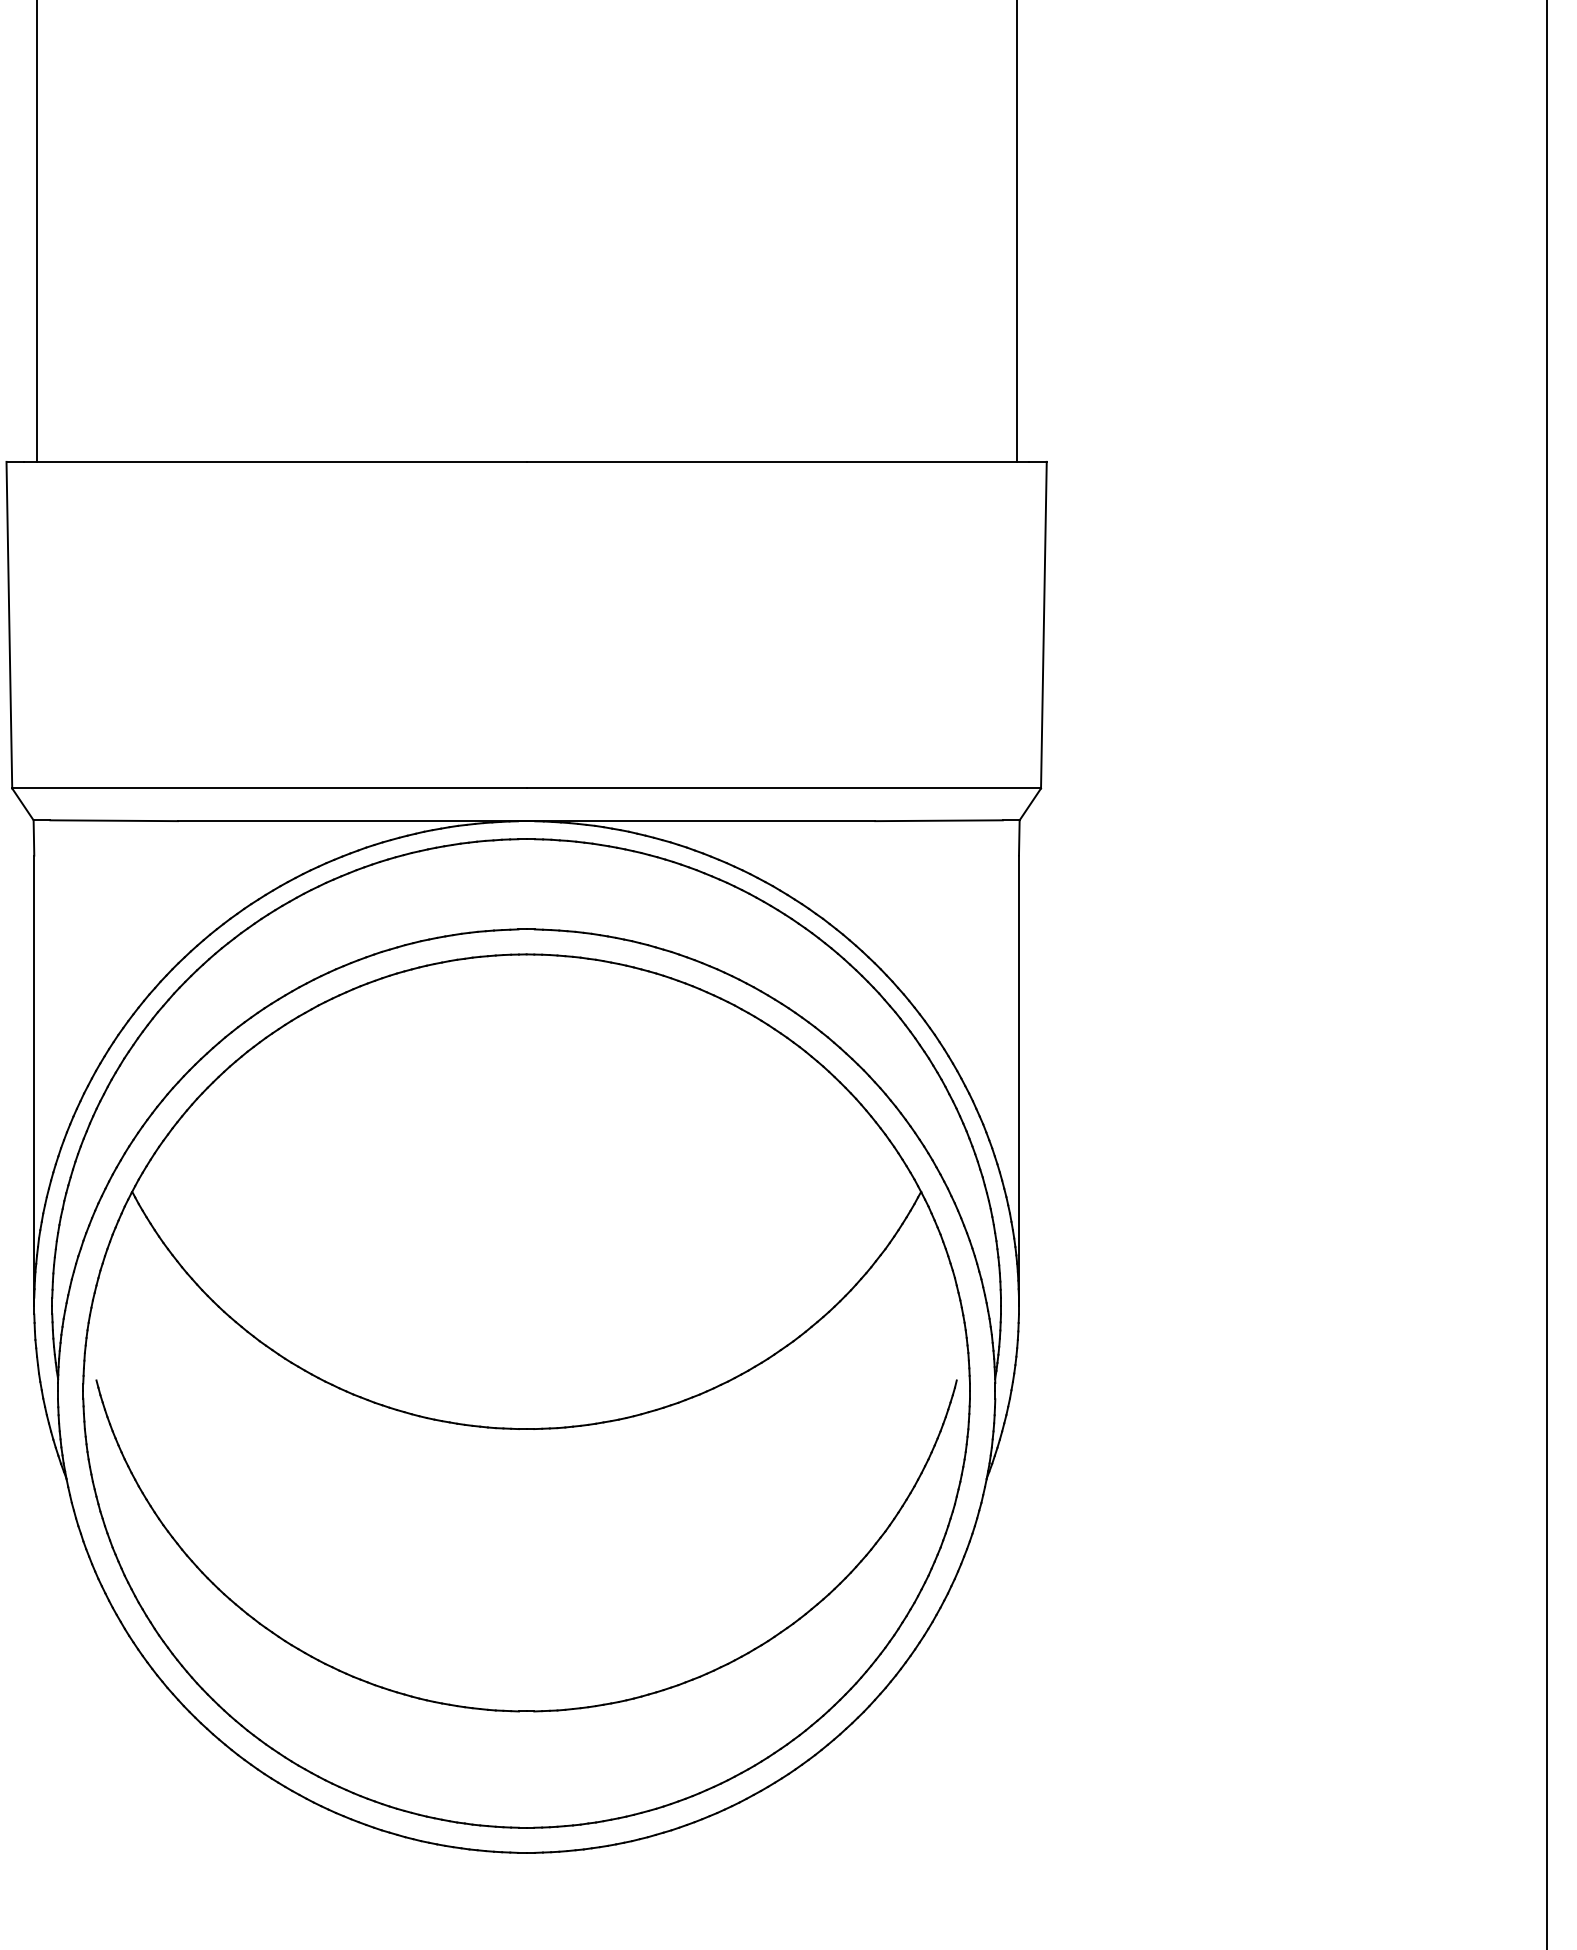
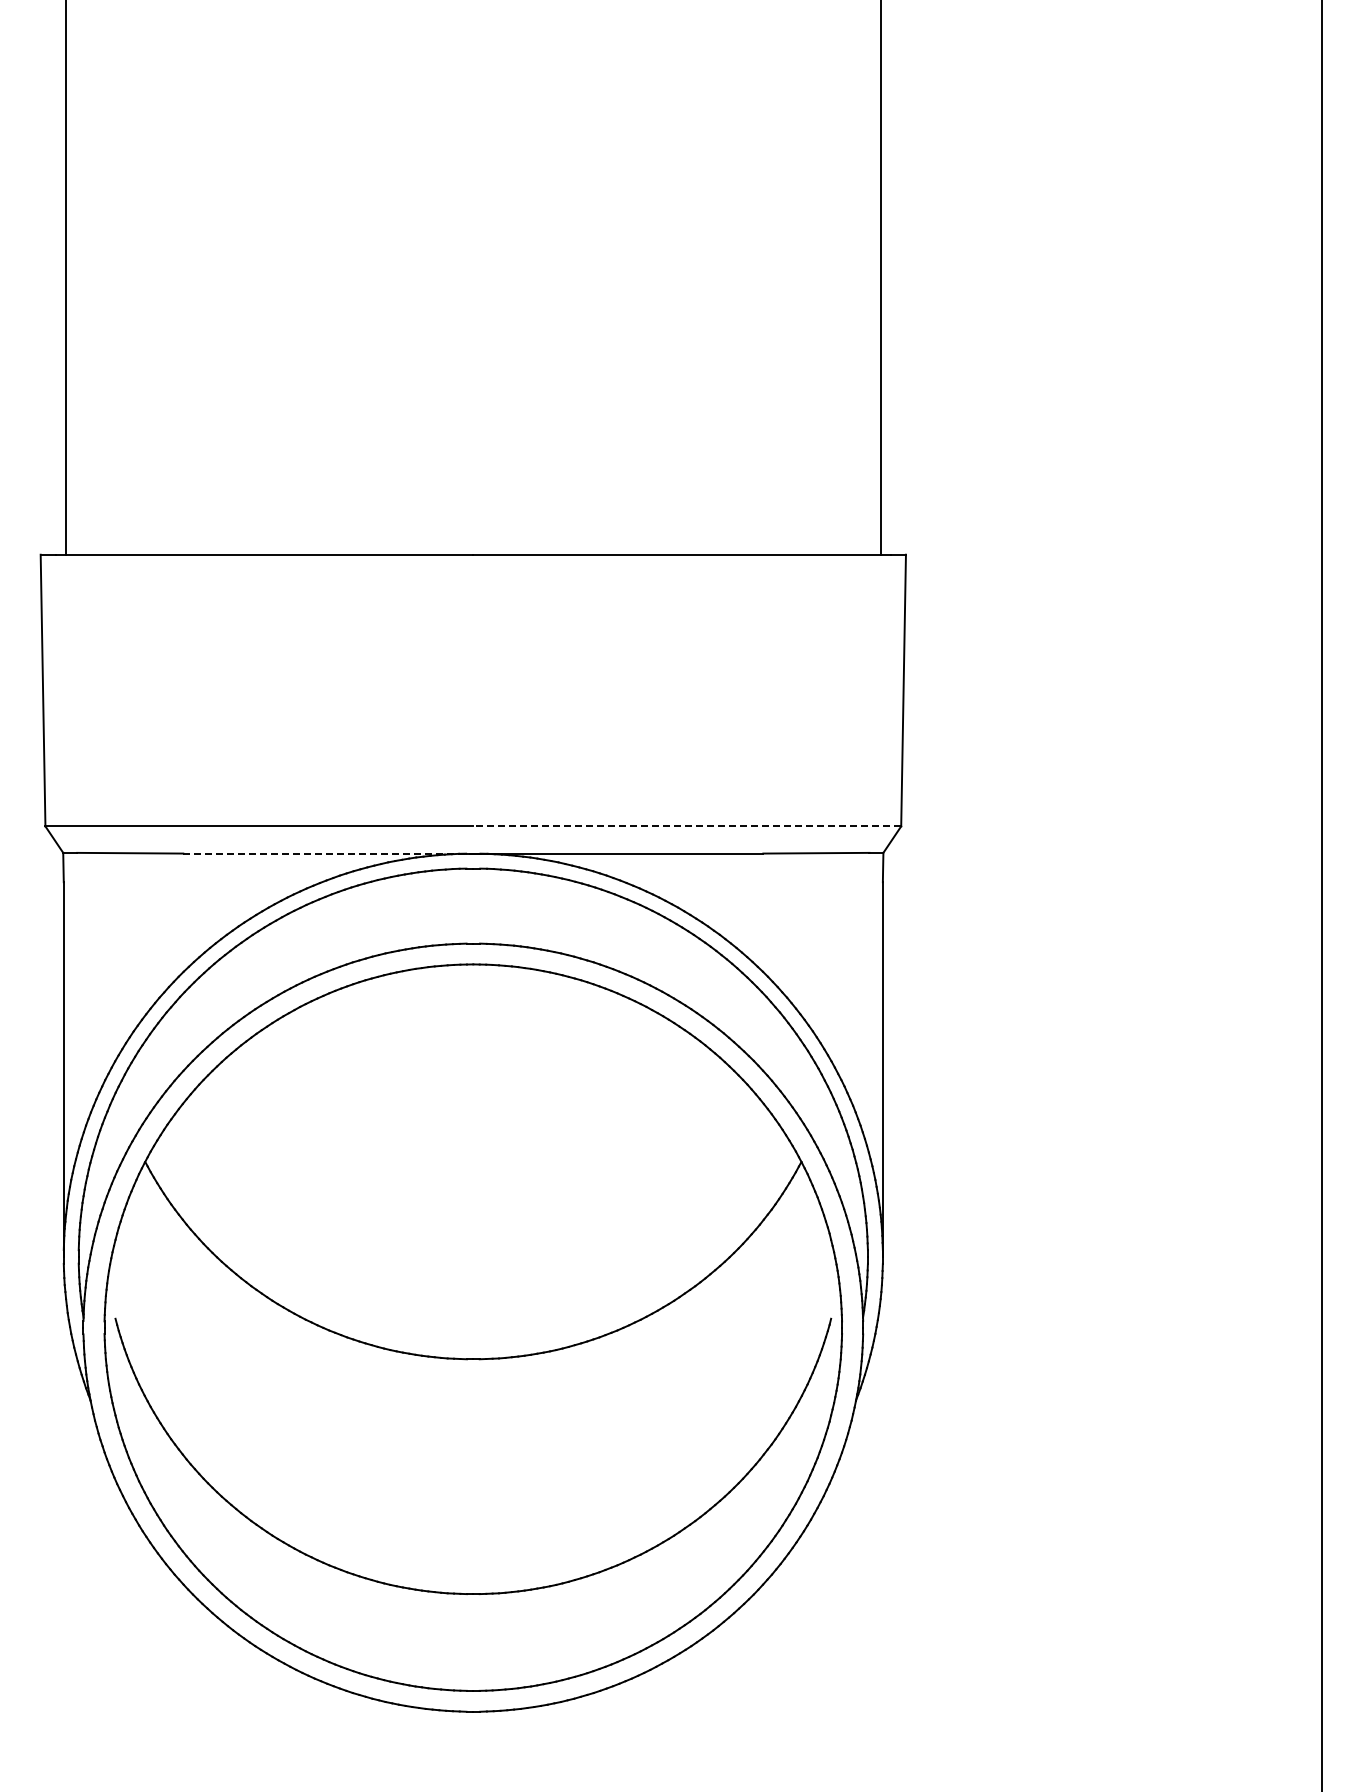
line: (784, 788) -> (687, 826), solid -> dashed
line: (352, 821) -> (328, 853), solid -> dashed

